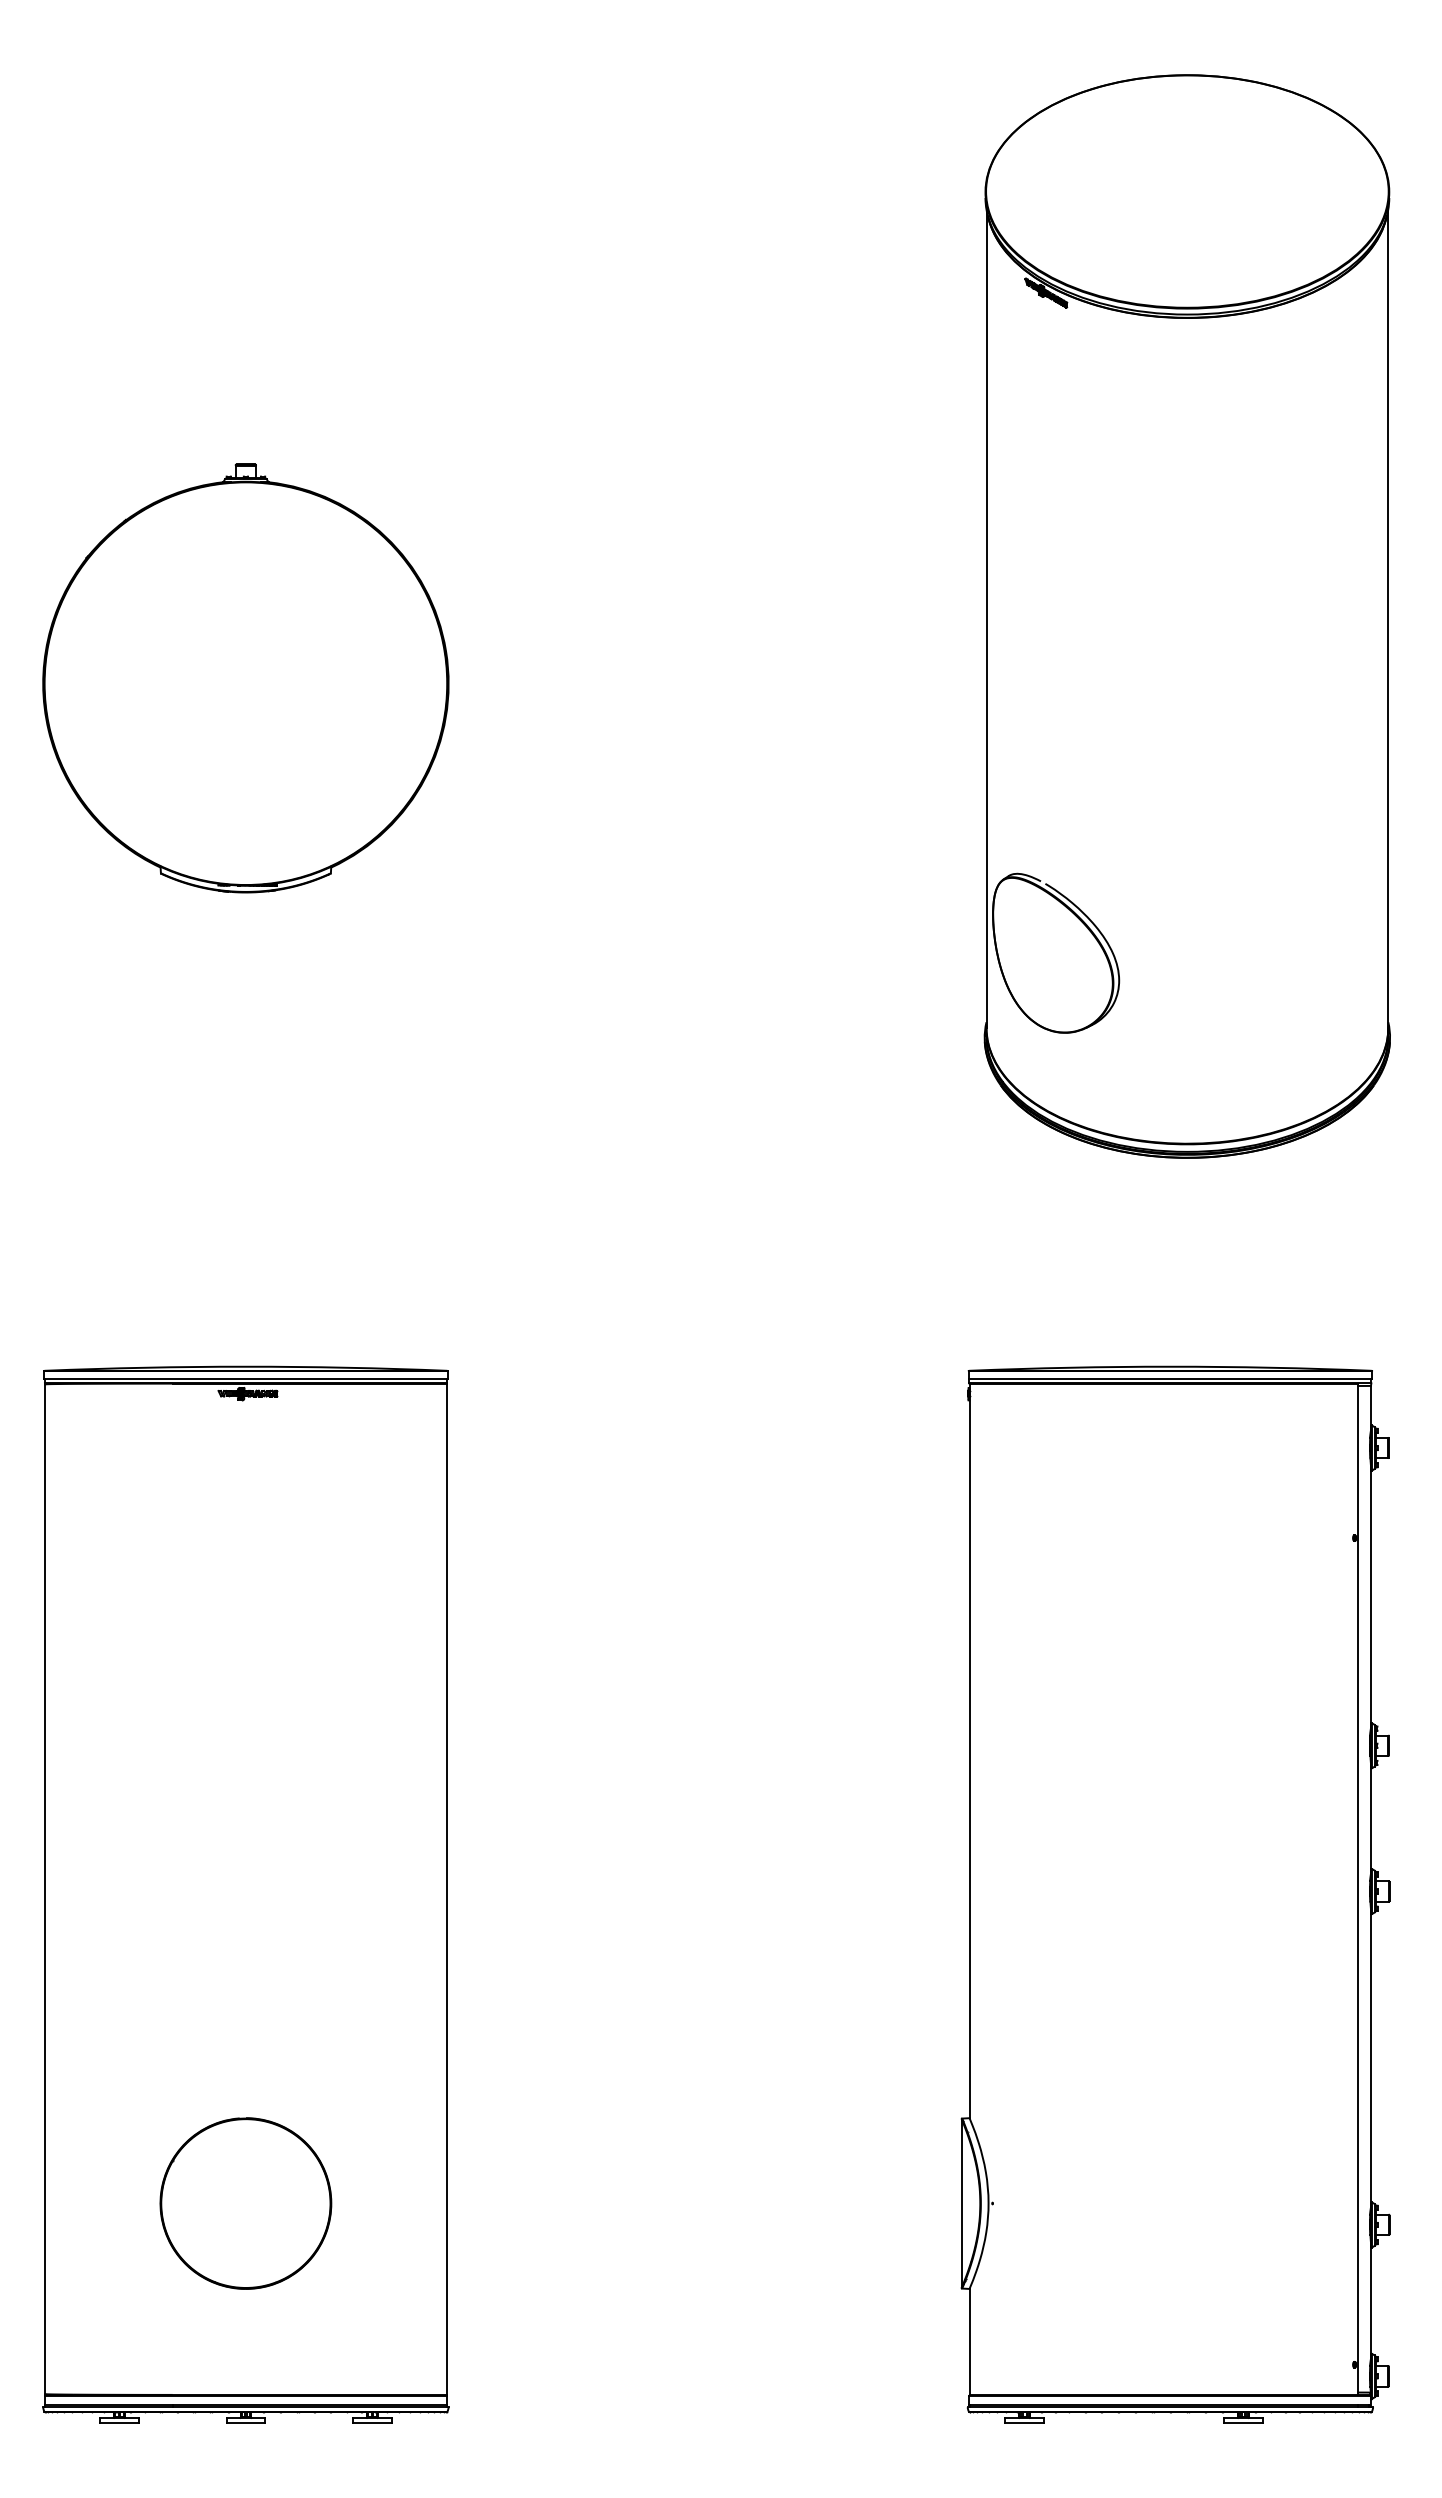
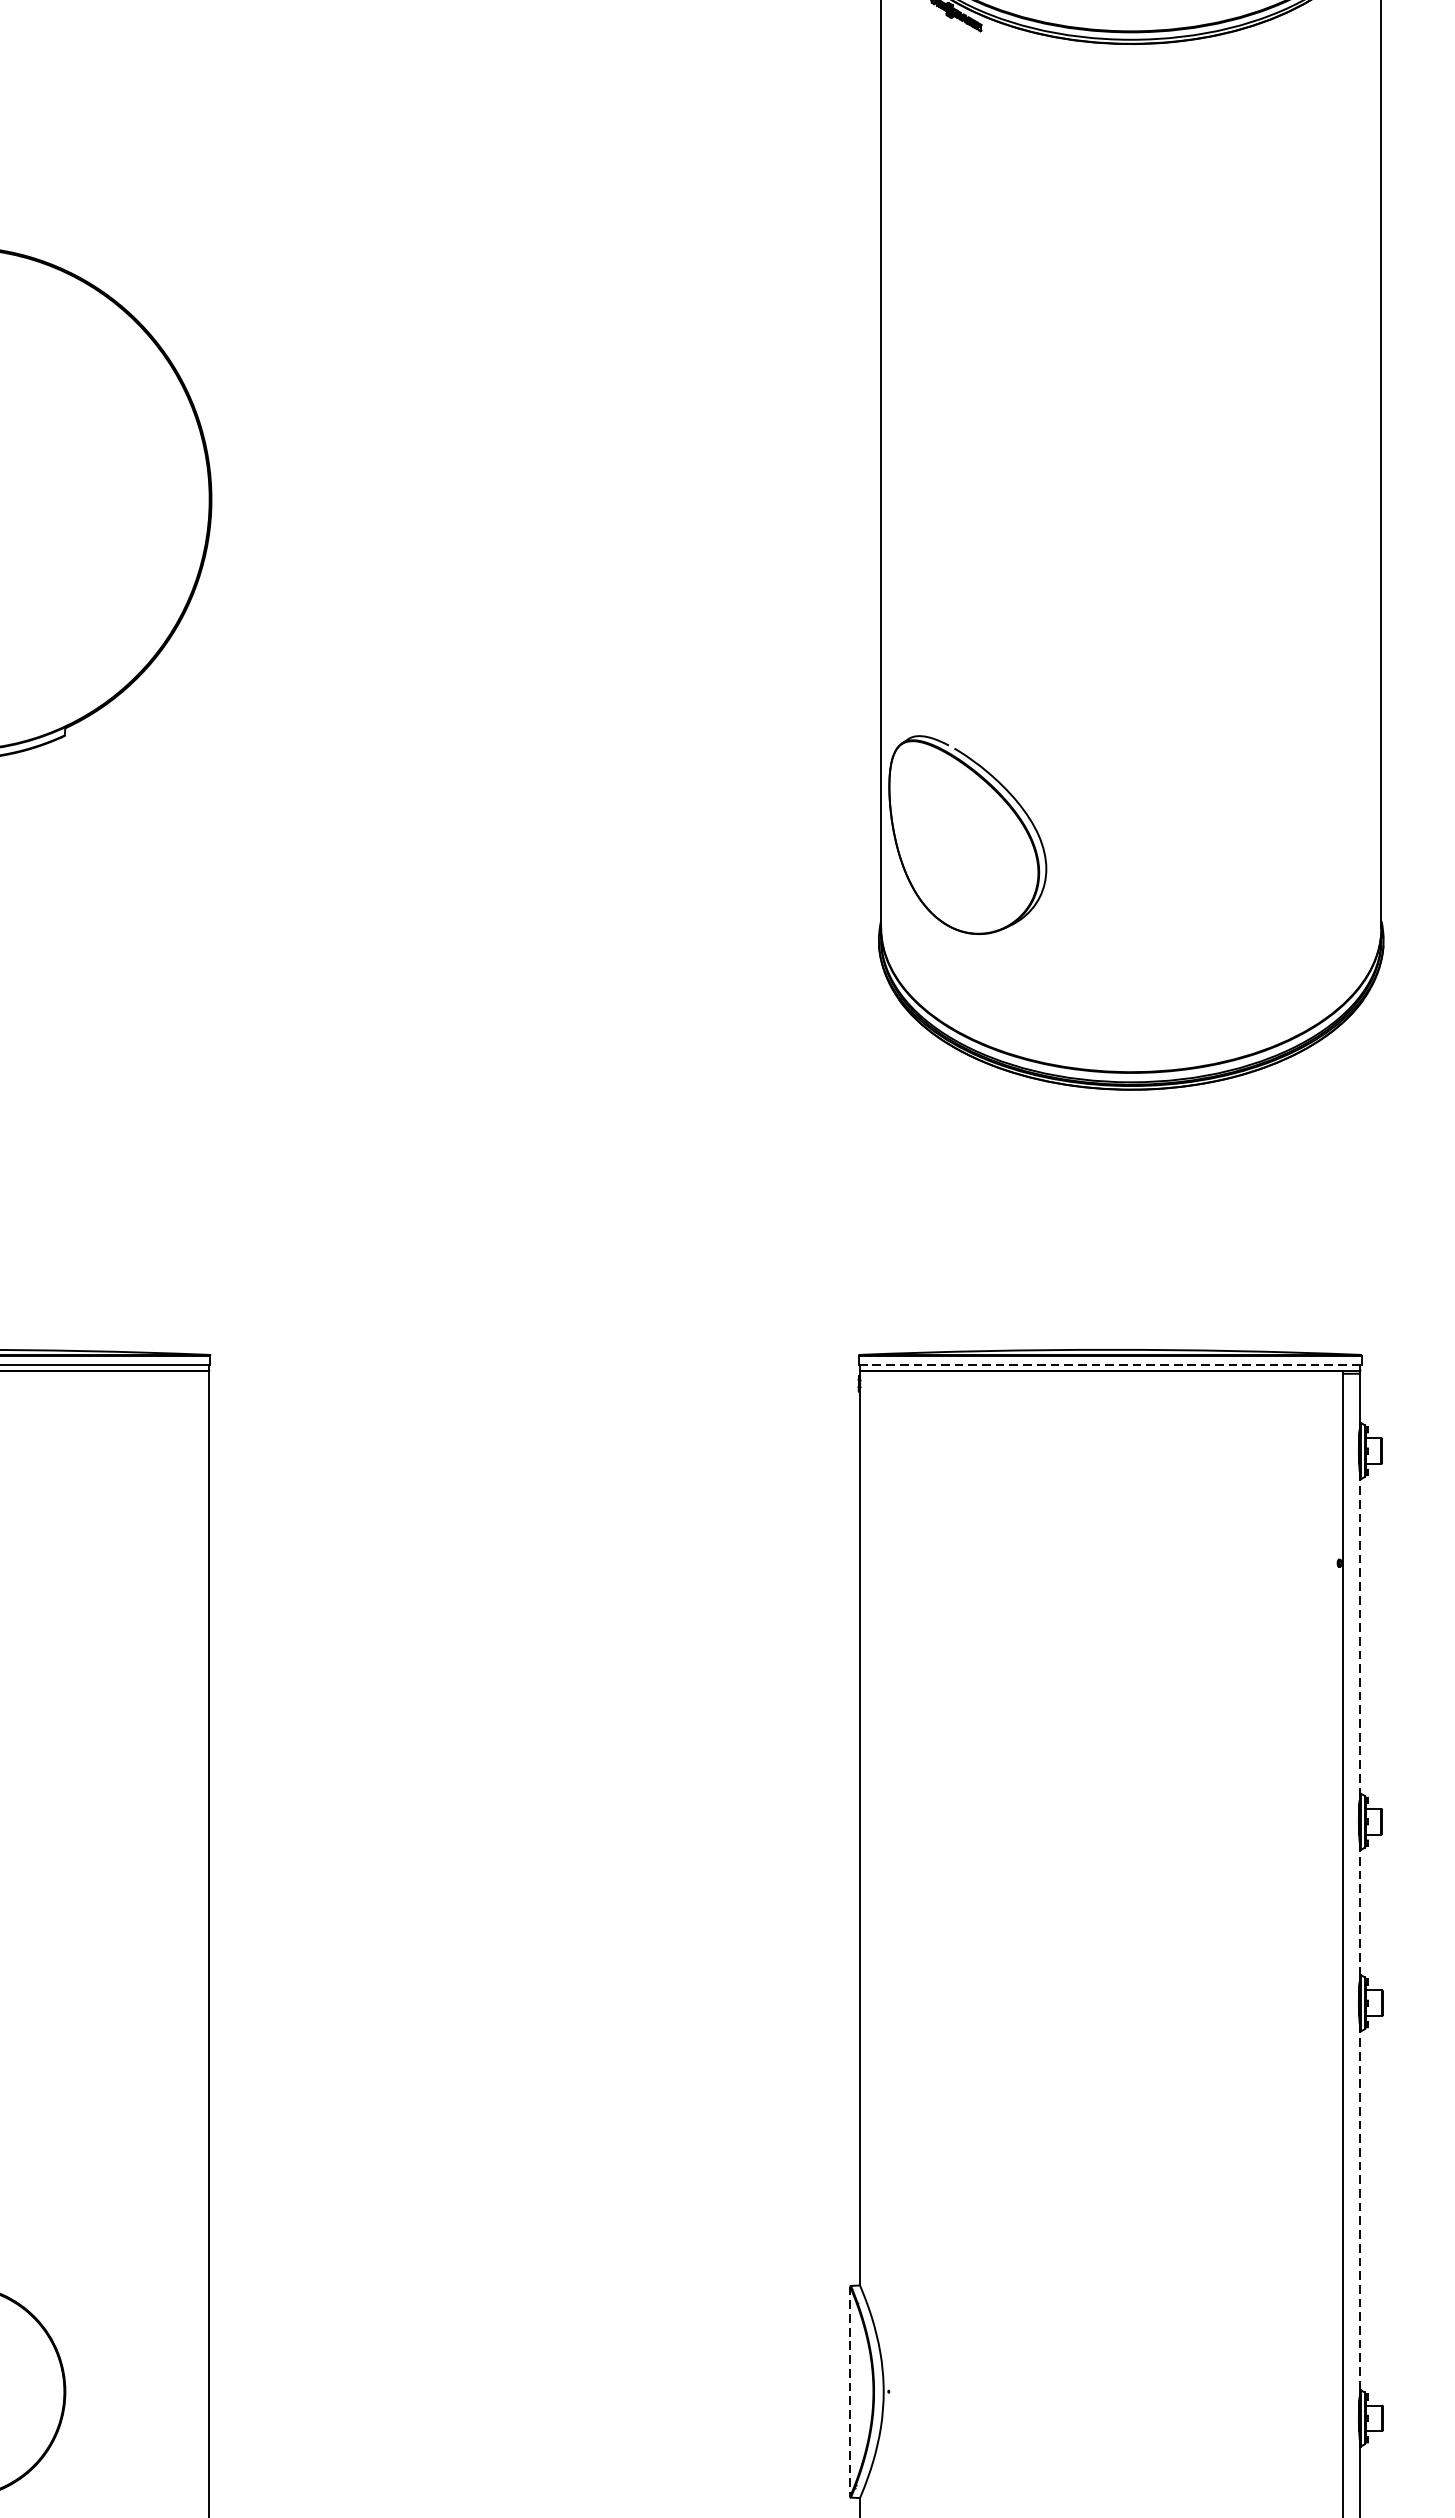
line: (1170, 1378) -> (1110, 1364), solid -> dashed
line: (1370, 1596) -> (1359, 1635), solid -> dashed
line: (1370, 1818) -> (1359, 1912), solid -> dashed
line: (1370, 2058) -> (1359, 2211), solid -> dashed
line: (961, 2204) -> (850, 2392), solid -> dashed

